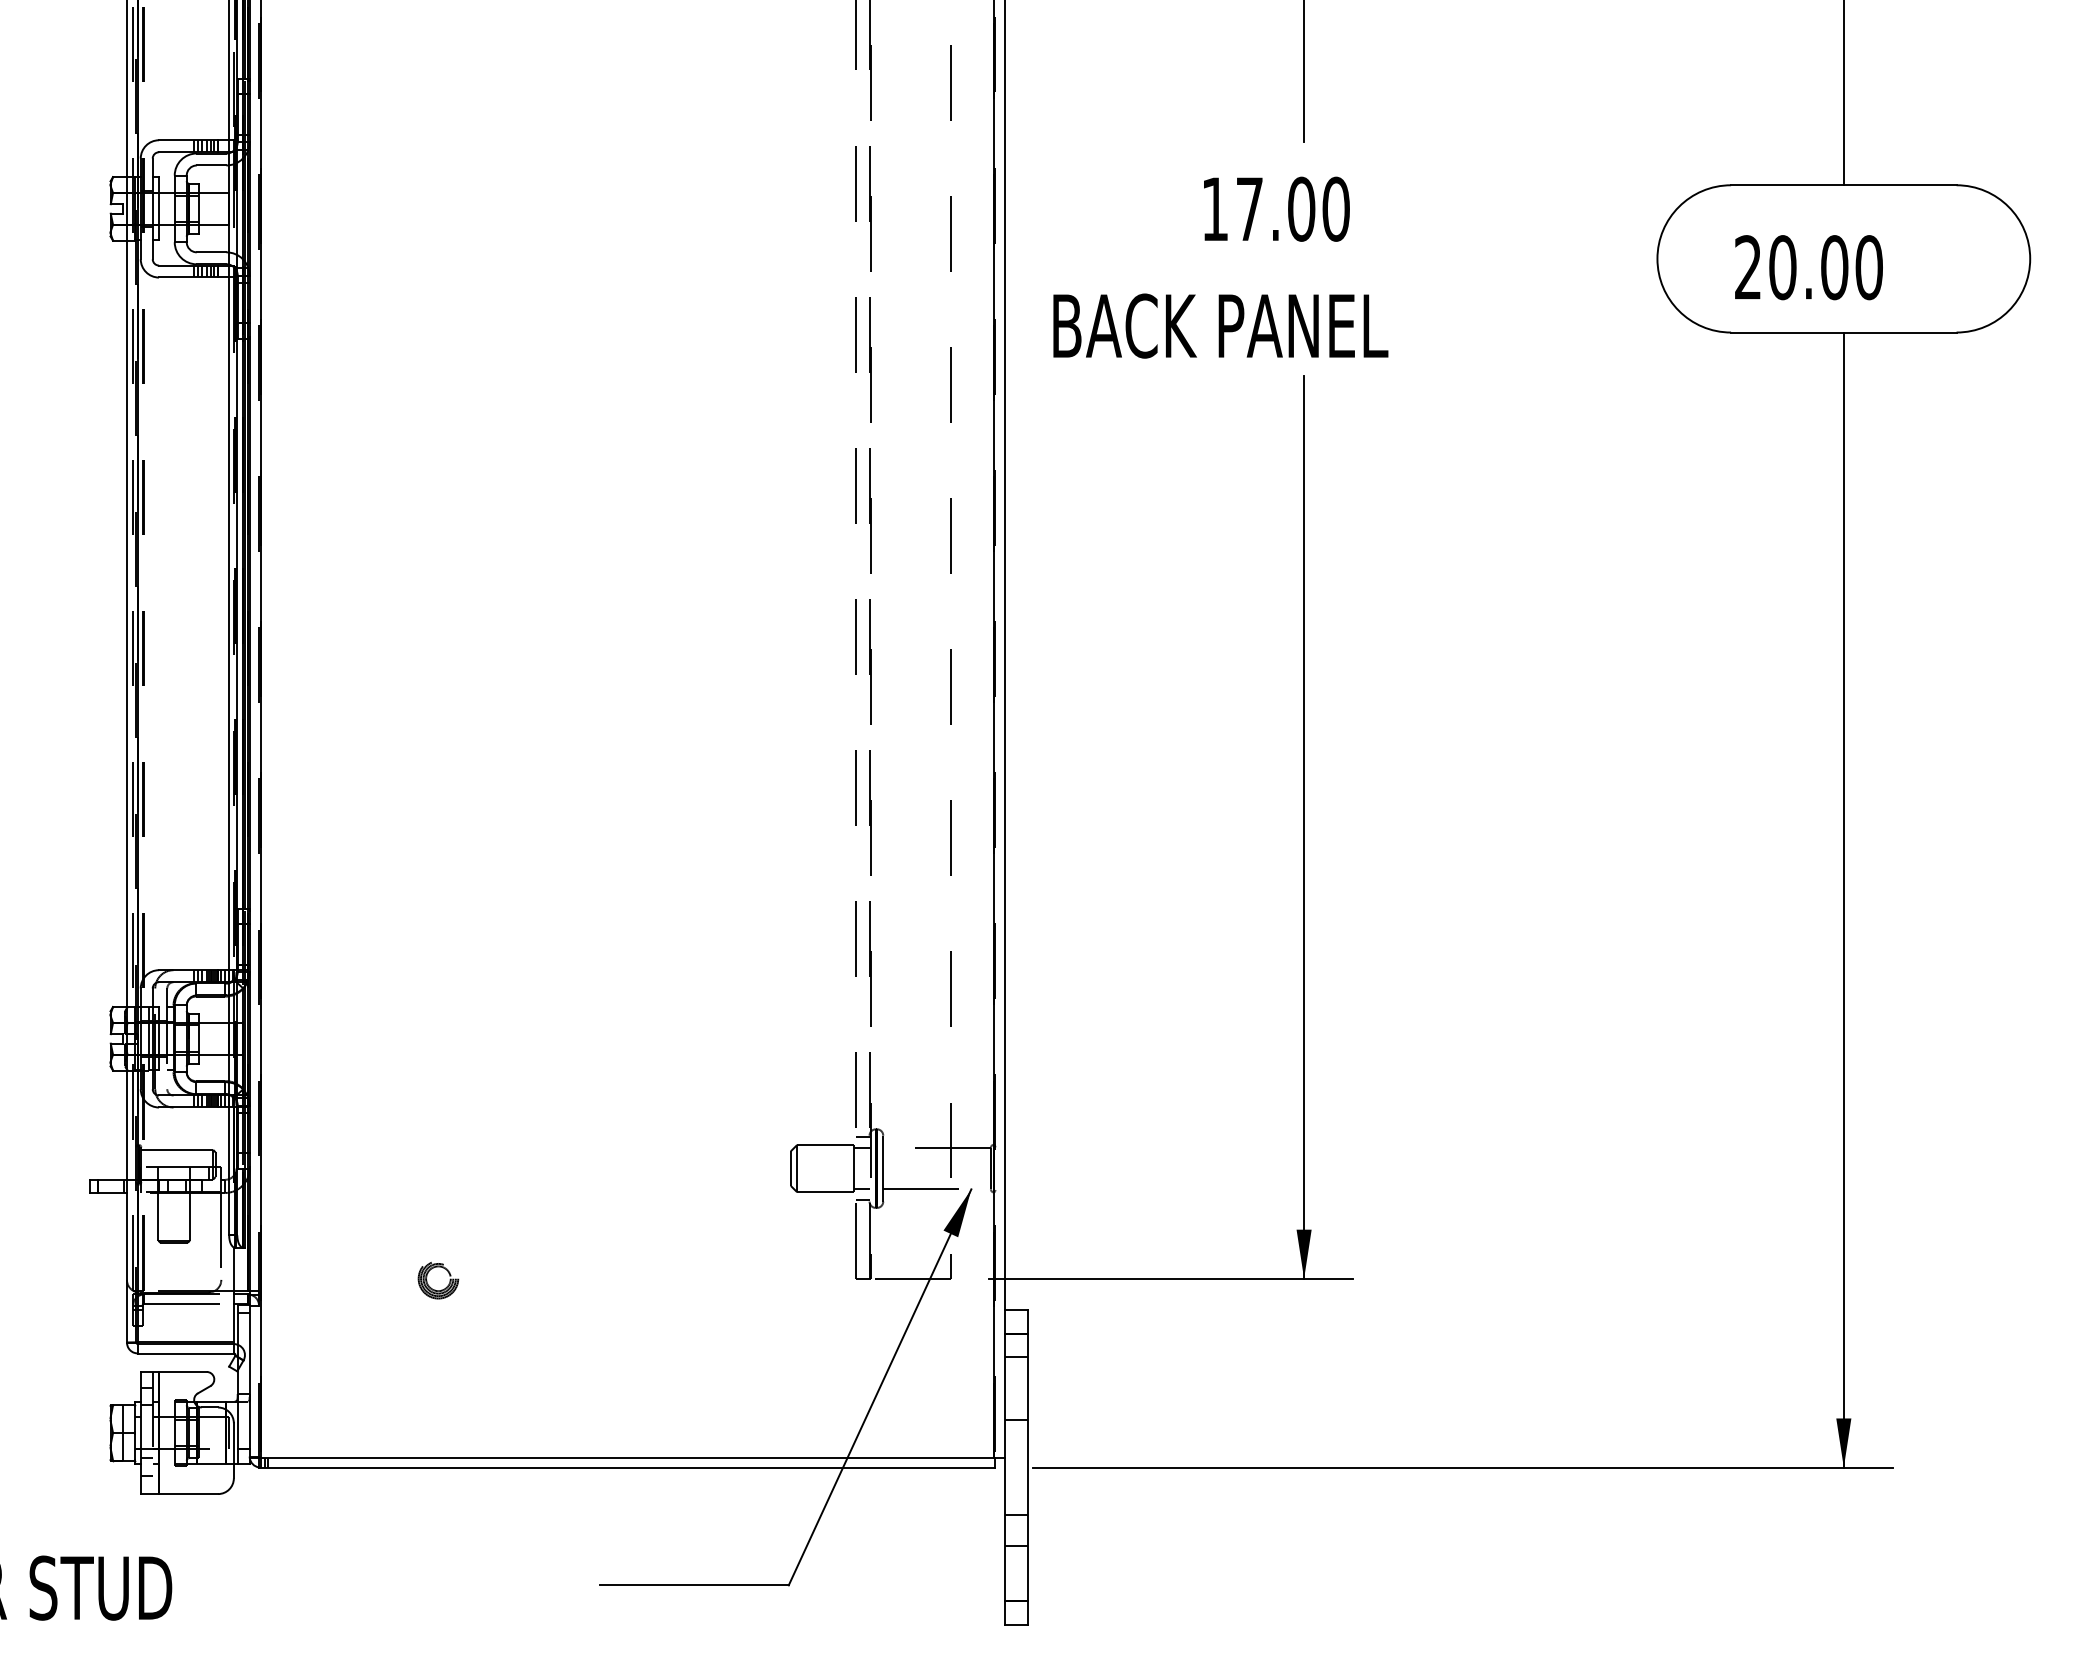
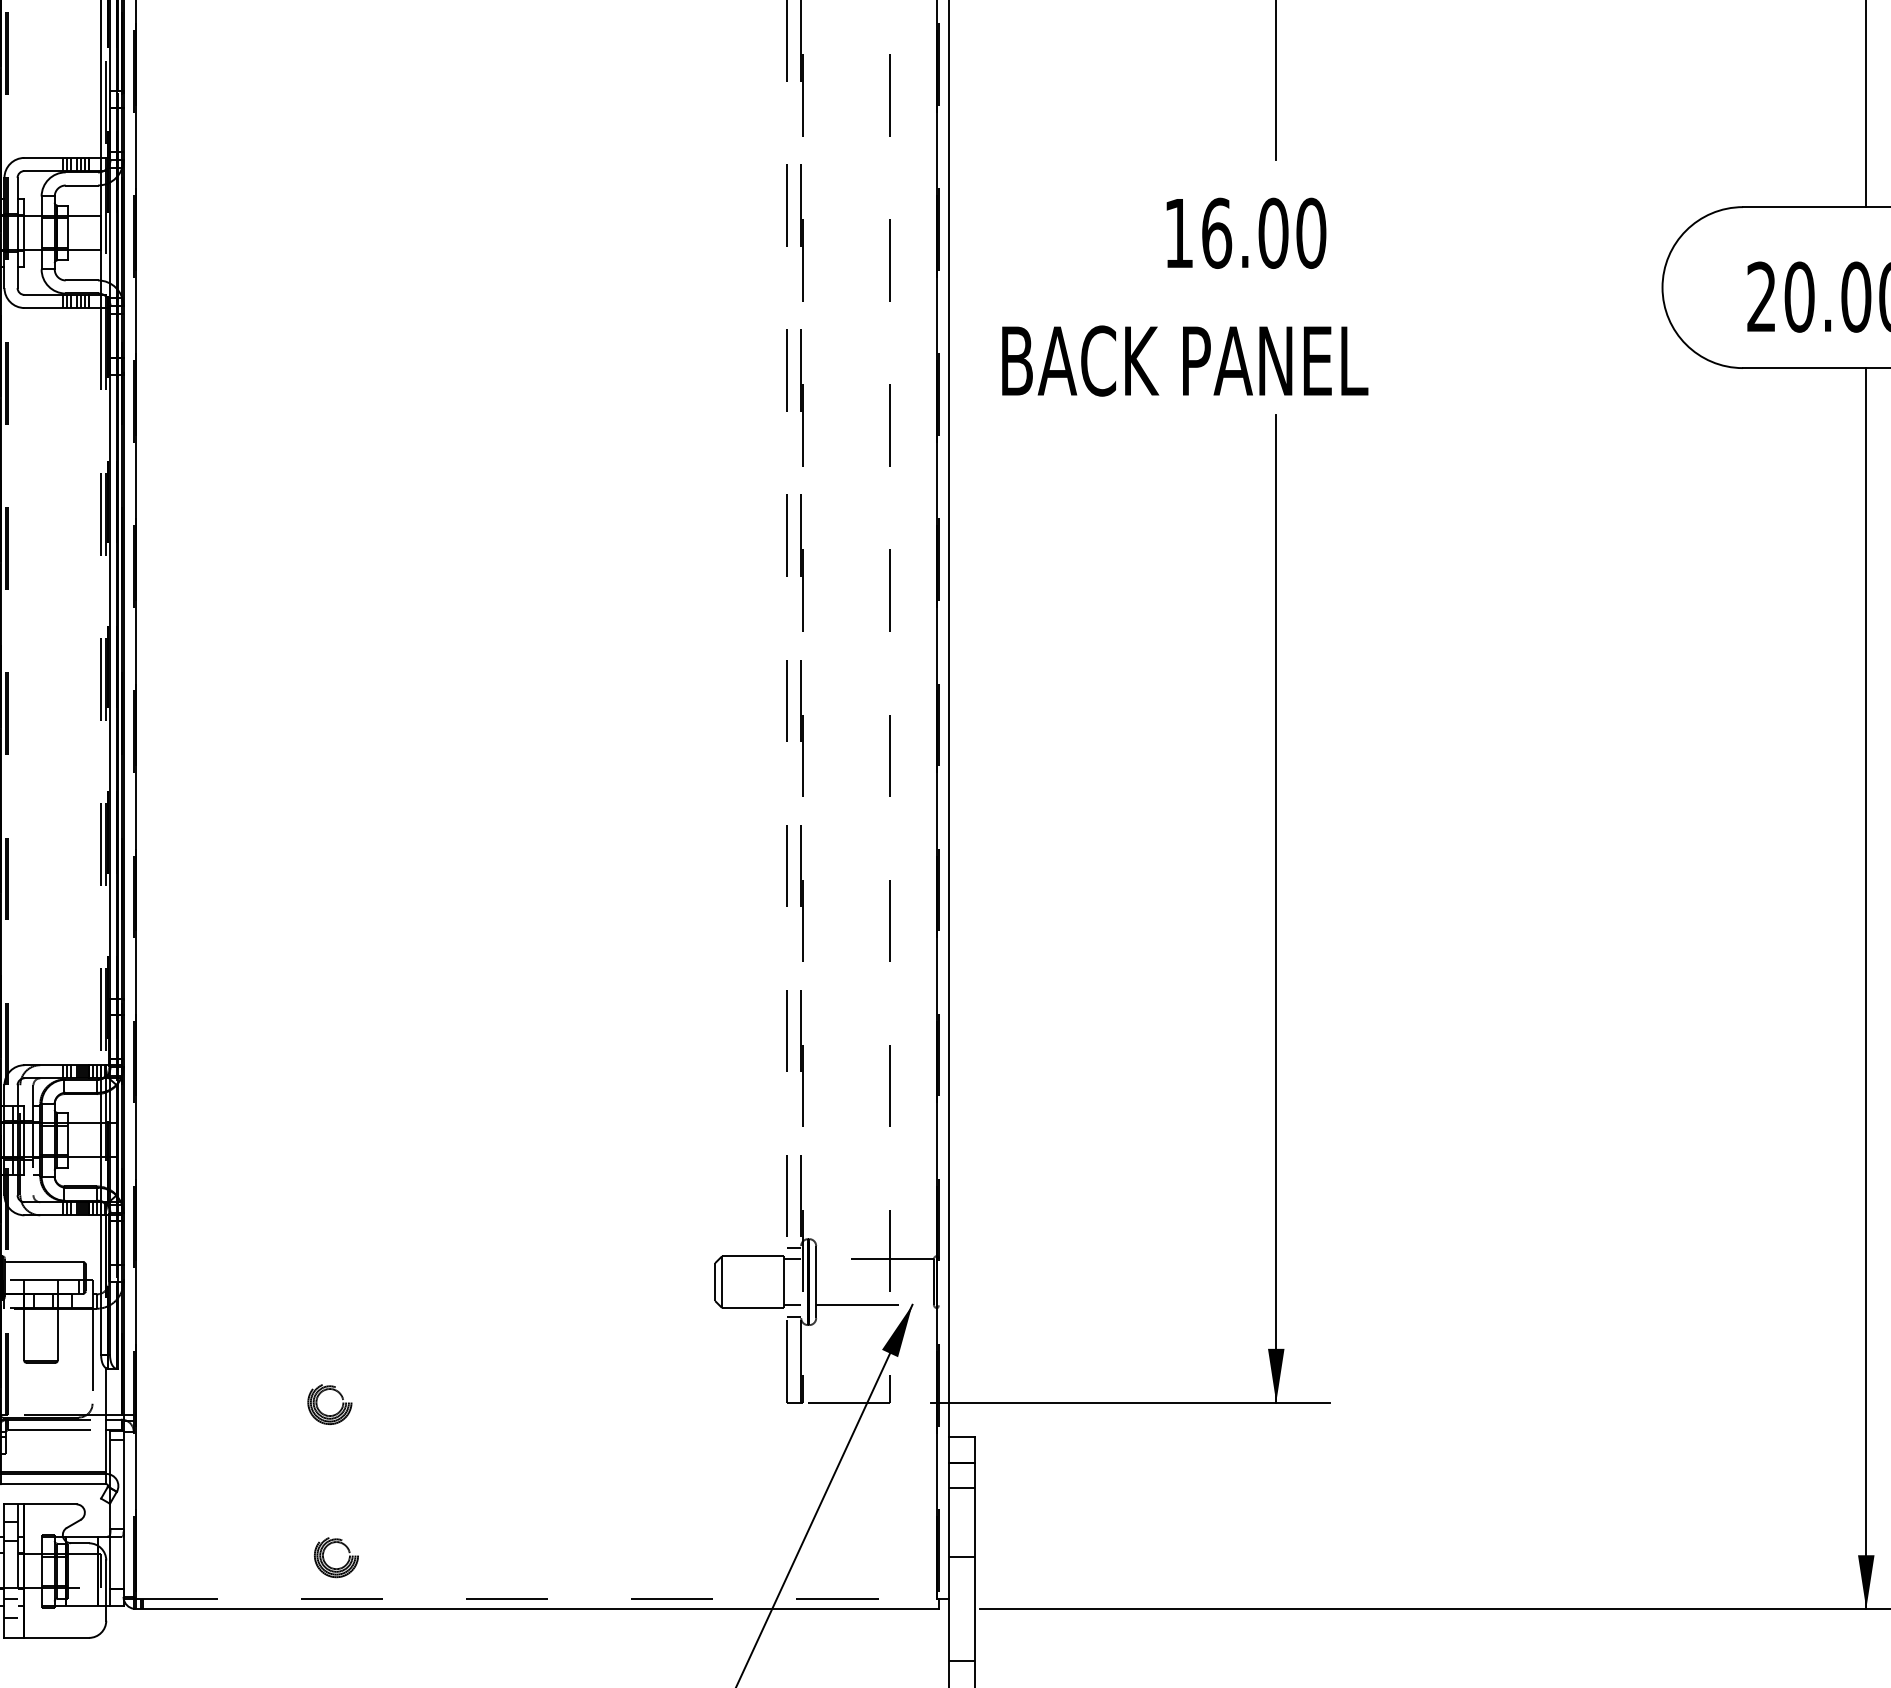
text: (1249, 208) -> (1216, 232), 17.00 -> 16.00
line: (229, 624) -> (101, 687), solid -> dashed
part: (441, 1429) -> (333, 1567), added
line: (627, 1458) -> (536, 1599), solid -> dashed

